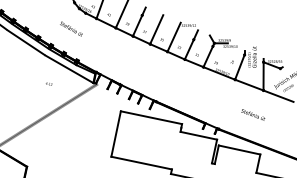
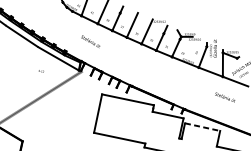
text: (71, 28) -> (90, 41), moved
text: (253, 114) -> (225, 97), moved
line: (240, 150) -> (203, 127), solid -> dashed

